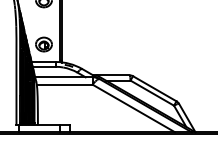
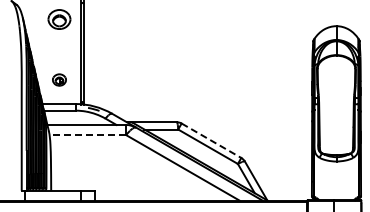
part: (44, 44) -> (59, 79), size x0.6
line: (64, 84) -> (87, 135), solid -> dashed
line: (154, 89) -> (211, 141), solid -> dashed

